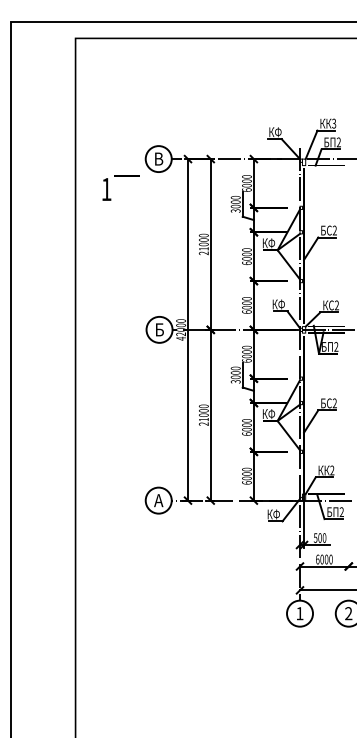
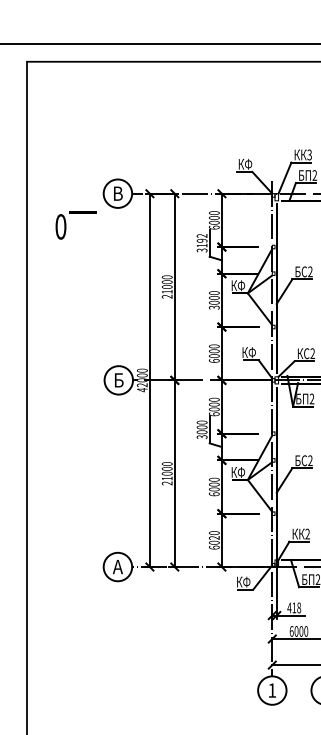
text: (106, 189) -> (60, 226), 1 -> 0
text: (235, 202) -> (201, 241), 3000 -> 3192
text: (246, 263) -> (213, 307), 6000 -> 3000
text: (246, 473) -> (213, 537), 6000 -> 6020
text: (319, 538) -> (293, 608), 500 -> 418

